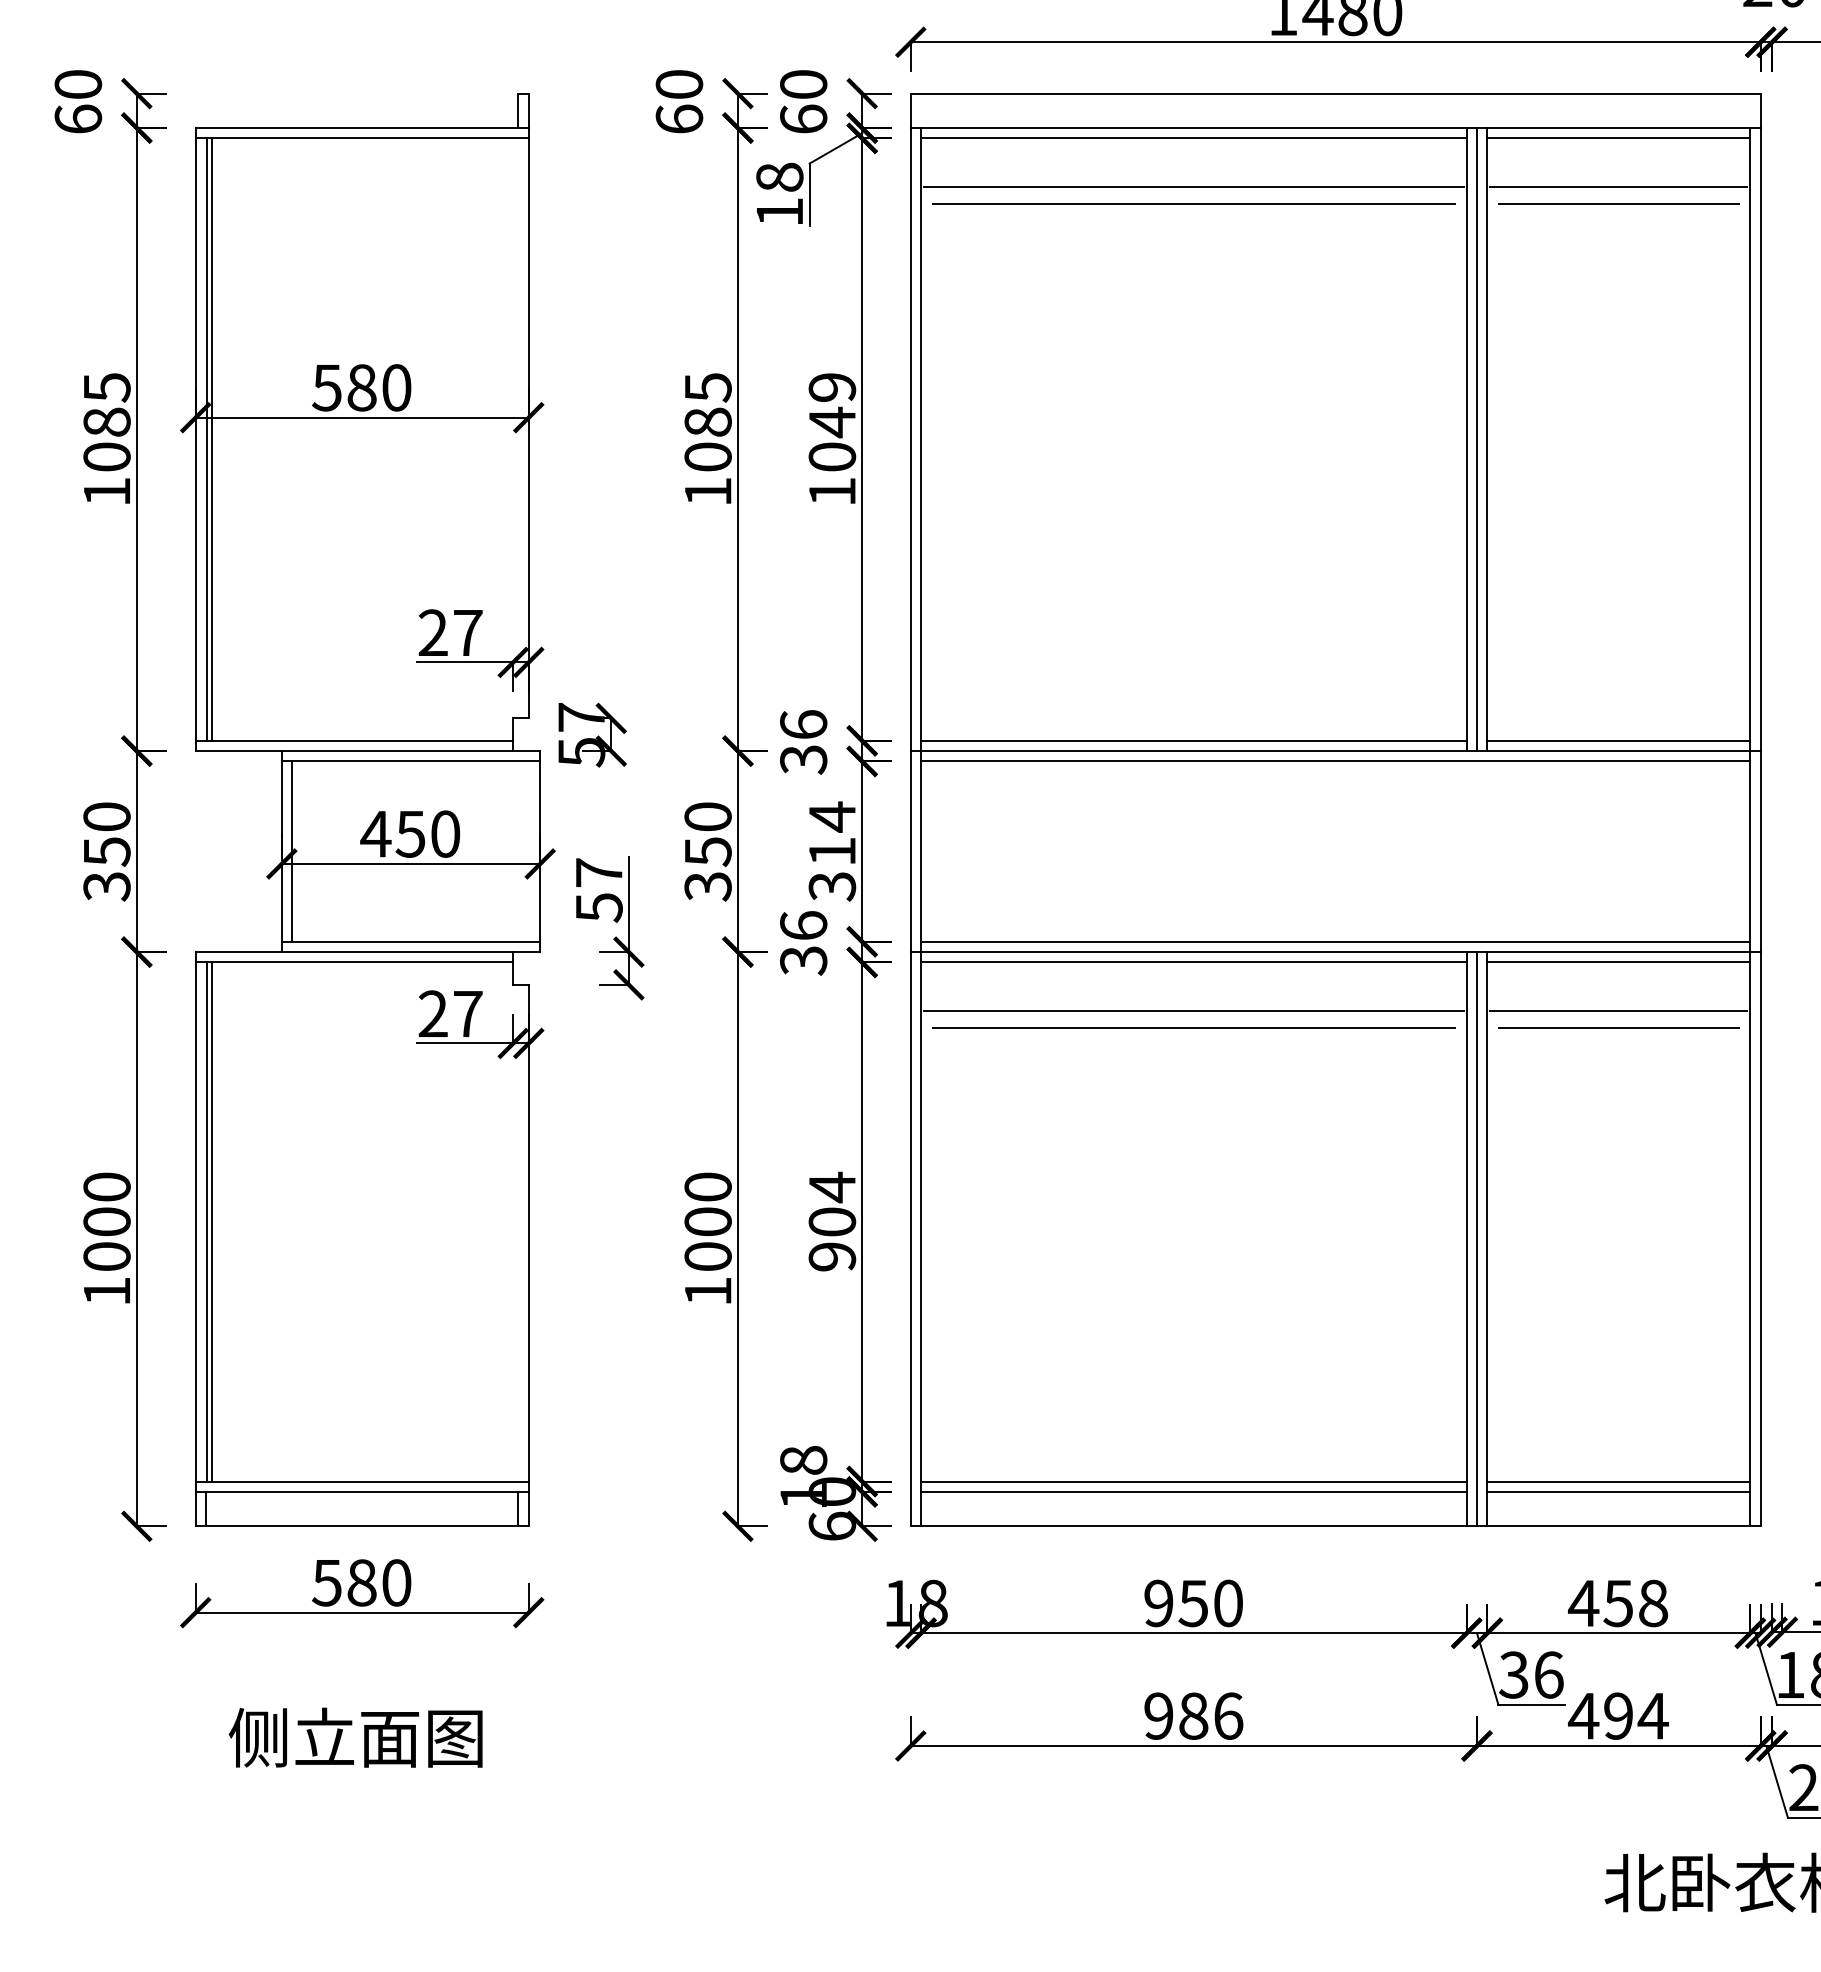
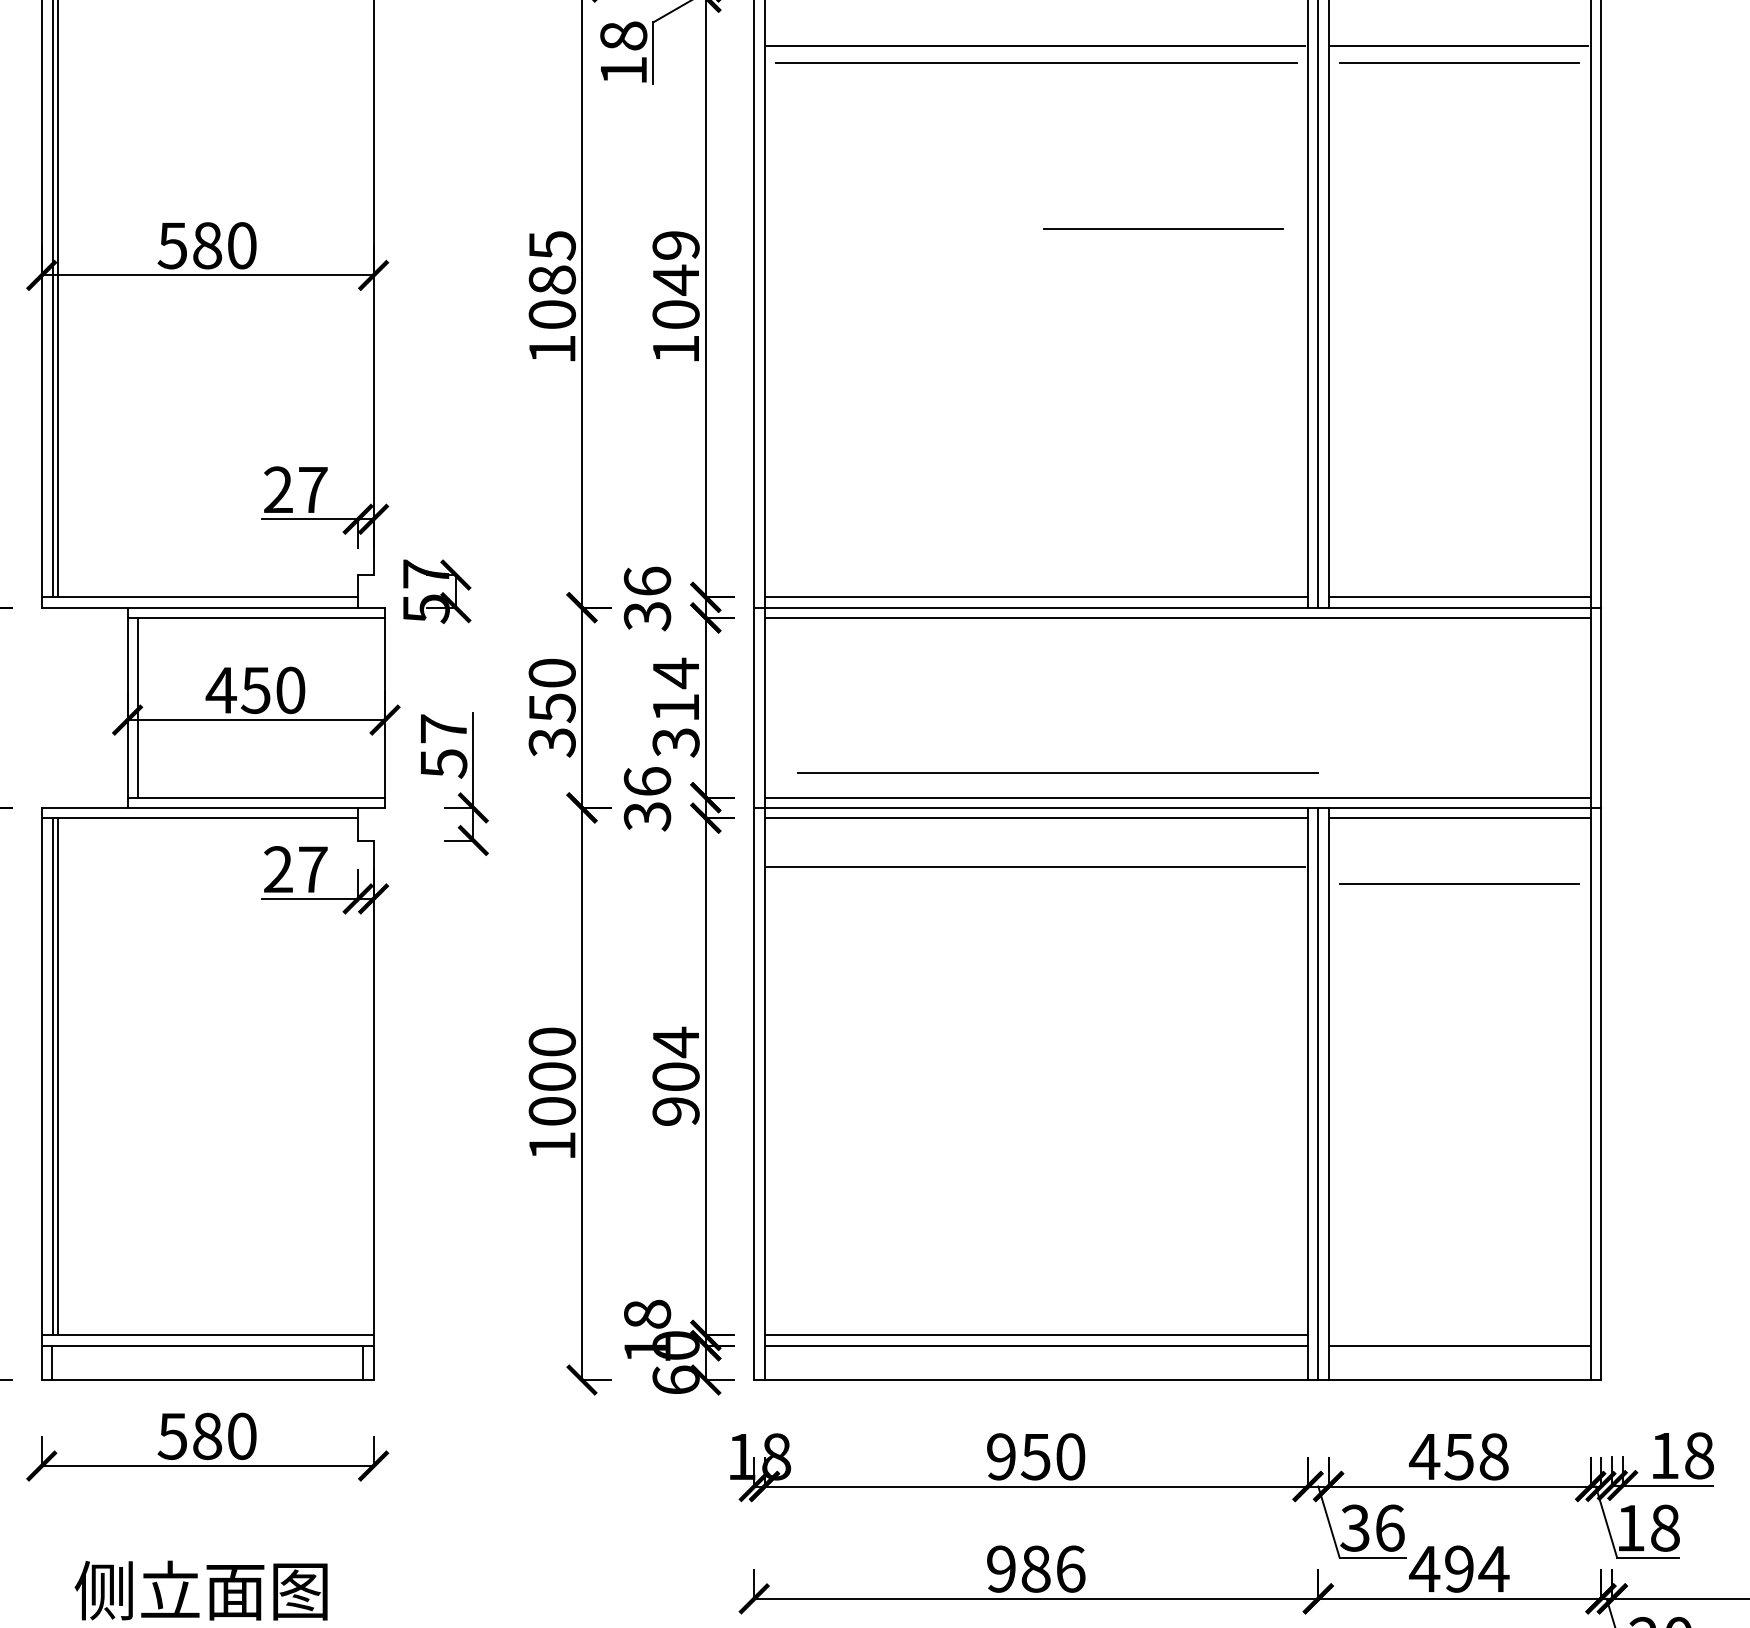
line: (1321, 370) -> (1163, 228), added
line: (1618, 1011) -> (1459, 867), removed
line: (1193, 1027) -> (1057, 772), moved
line: (1618, 1481) -> (1459, 1335), removed

